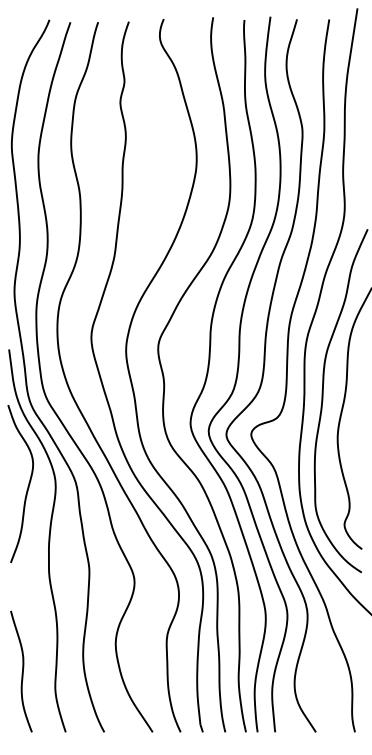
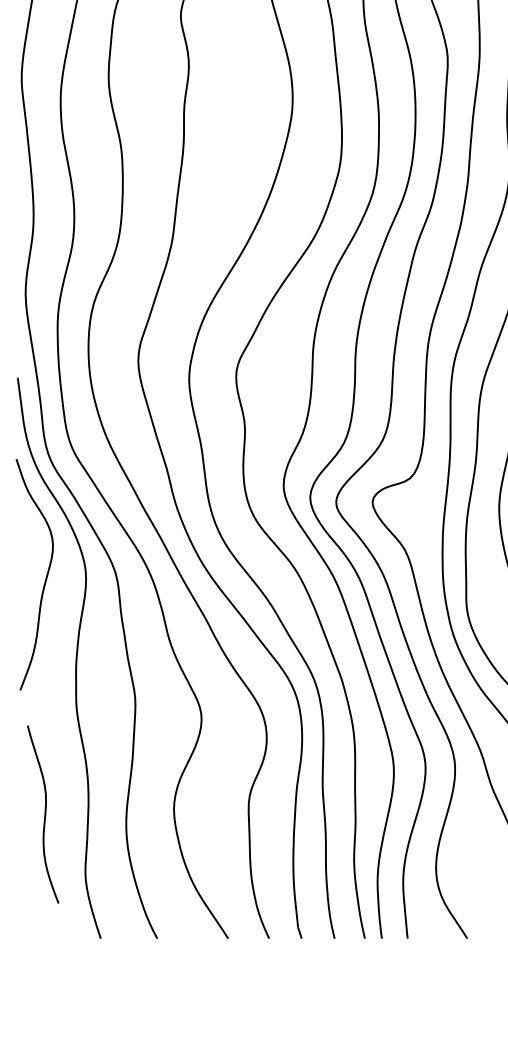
curve: (22, 671) -> (44, 814), moved

